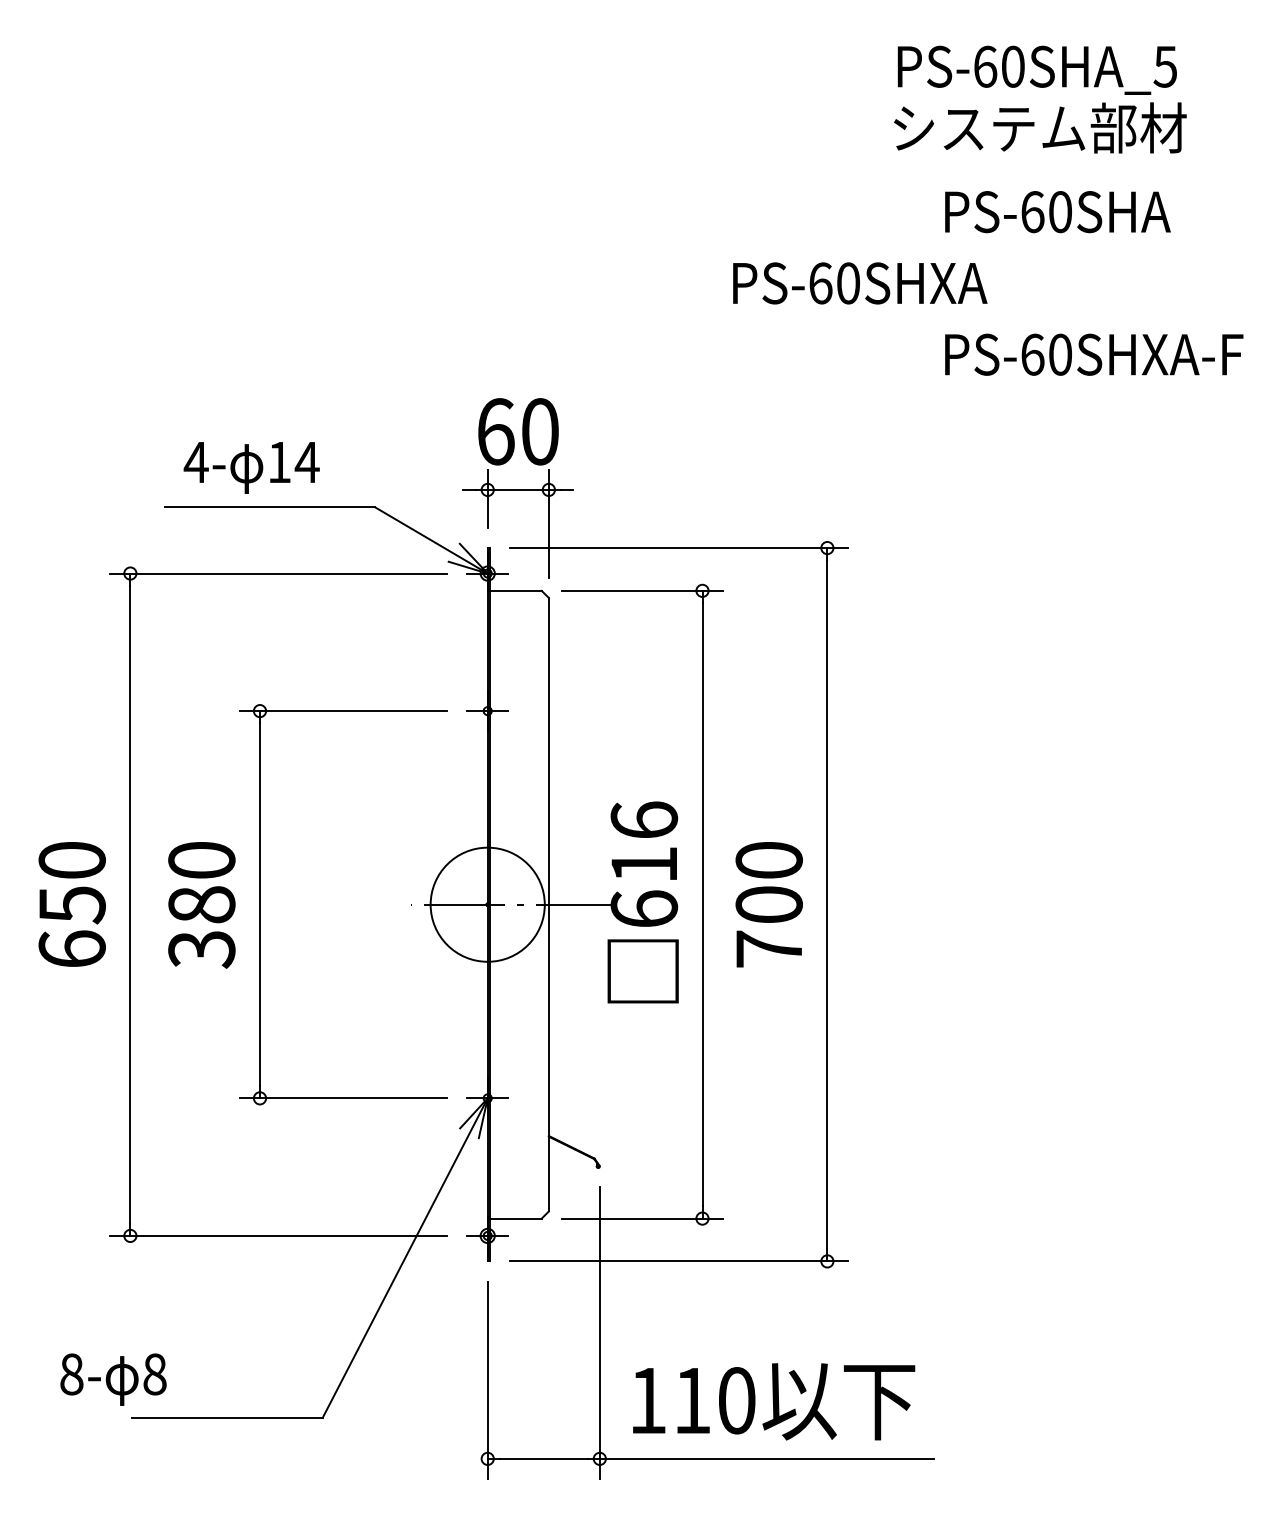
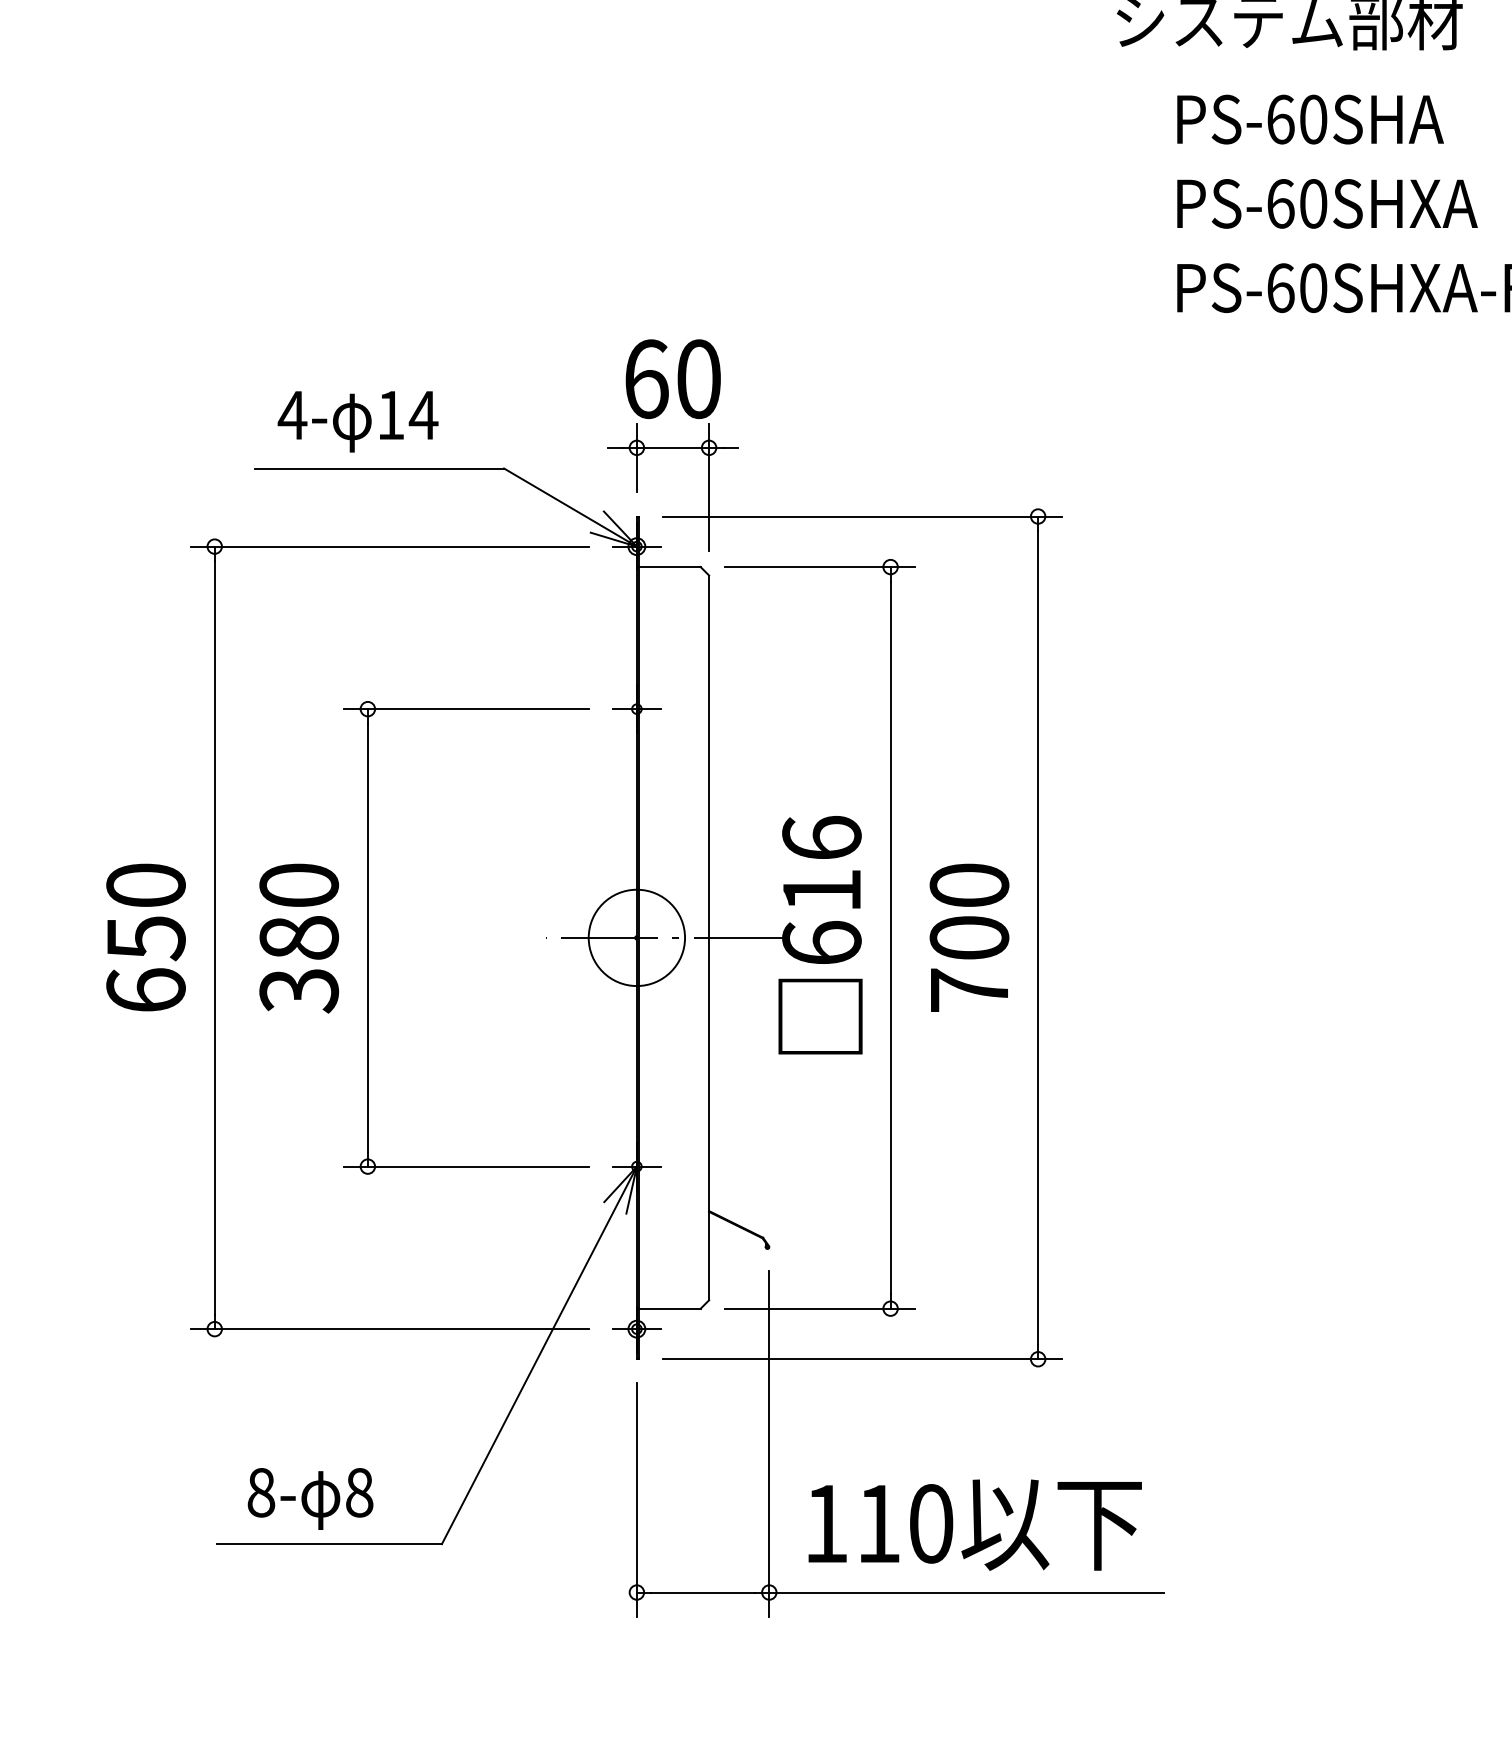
text: (860, 283) -> (1327, 203), moved
circle: (487, 904) -> (636, 937), size x0.71
text: (113, 1379) -> (310, 1498), moved

